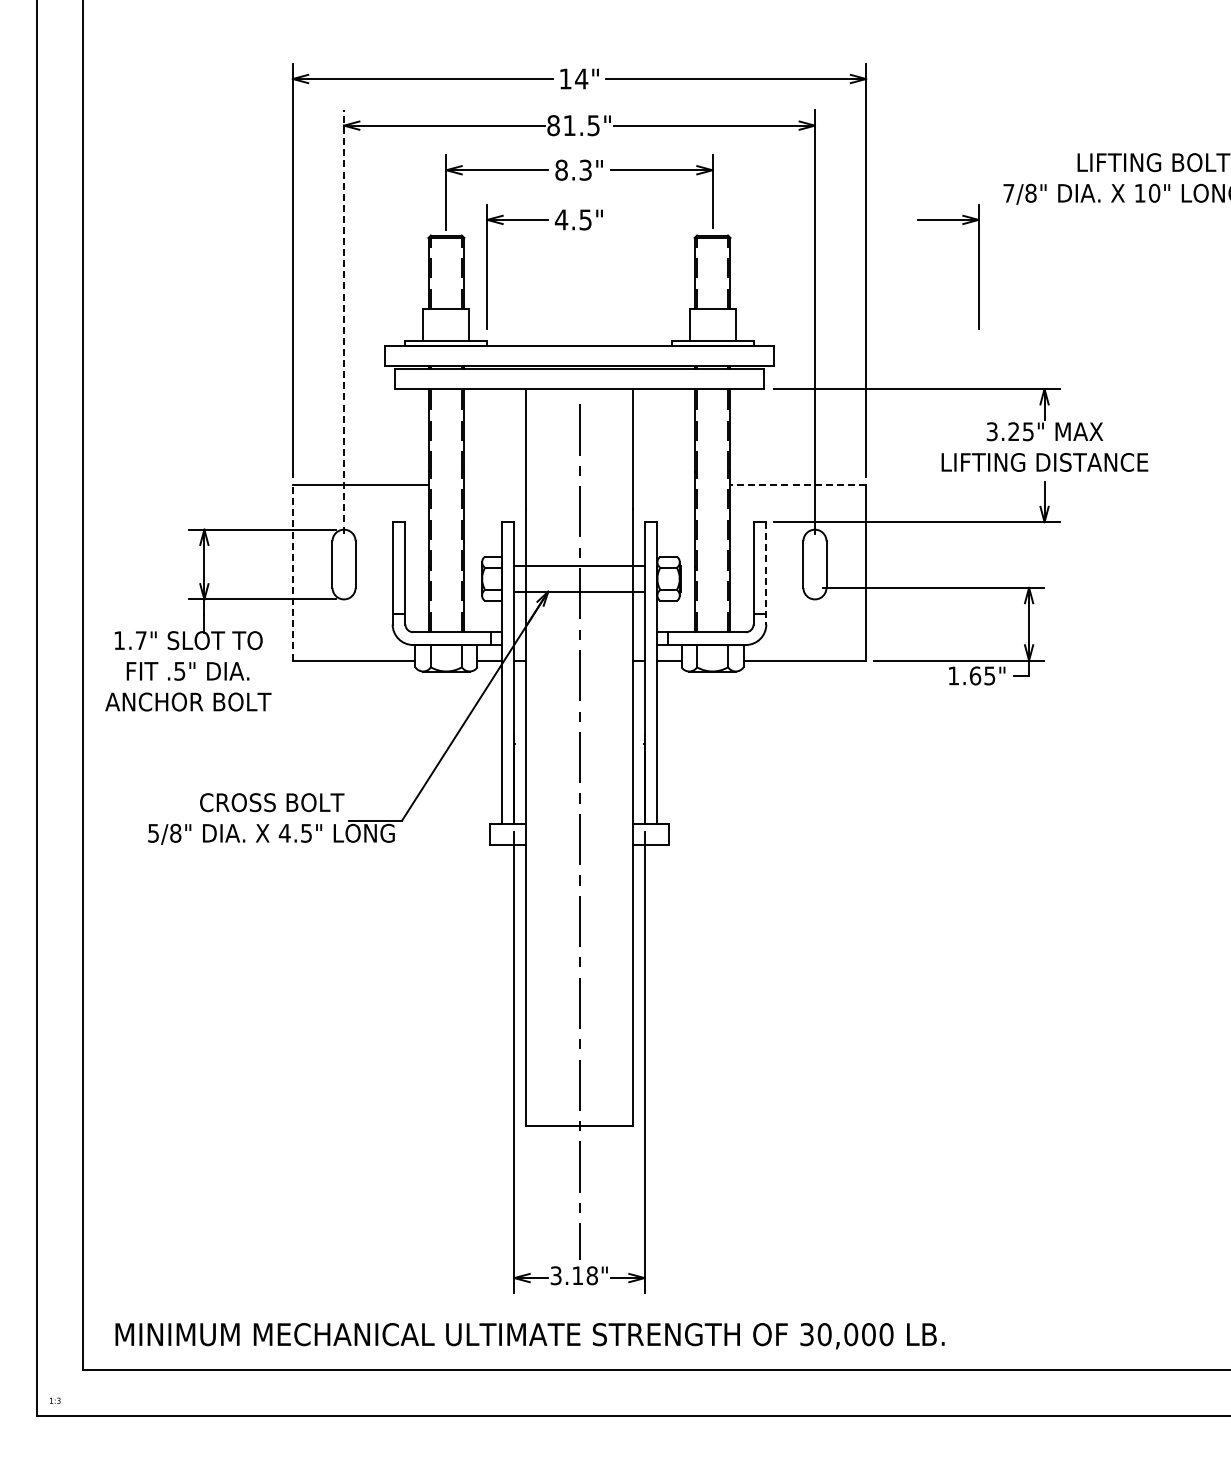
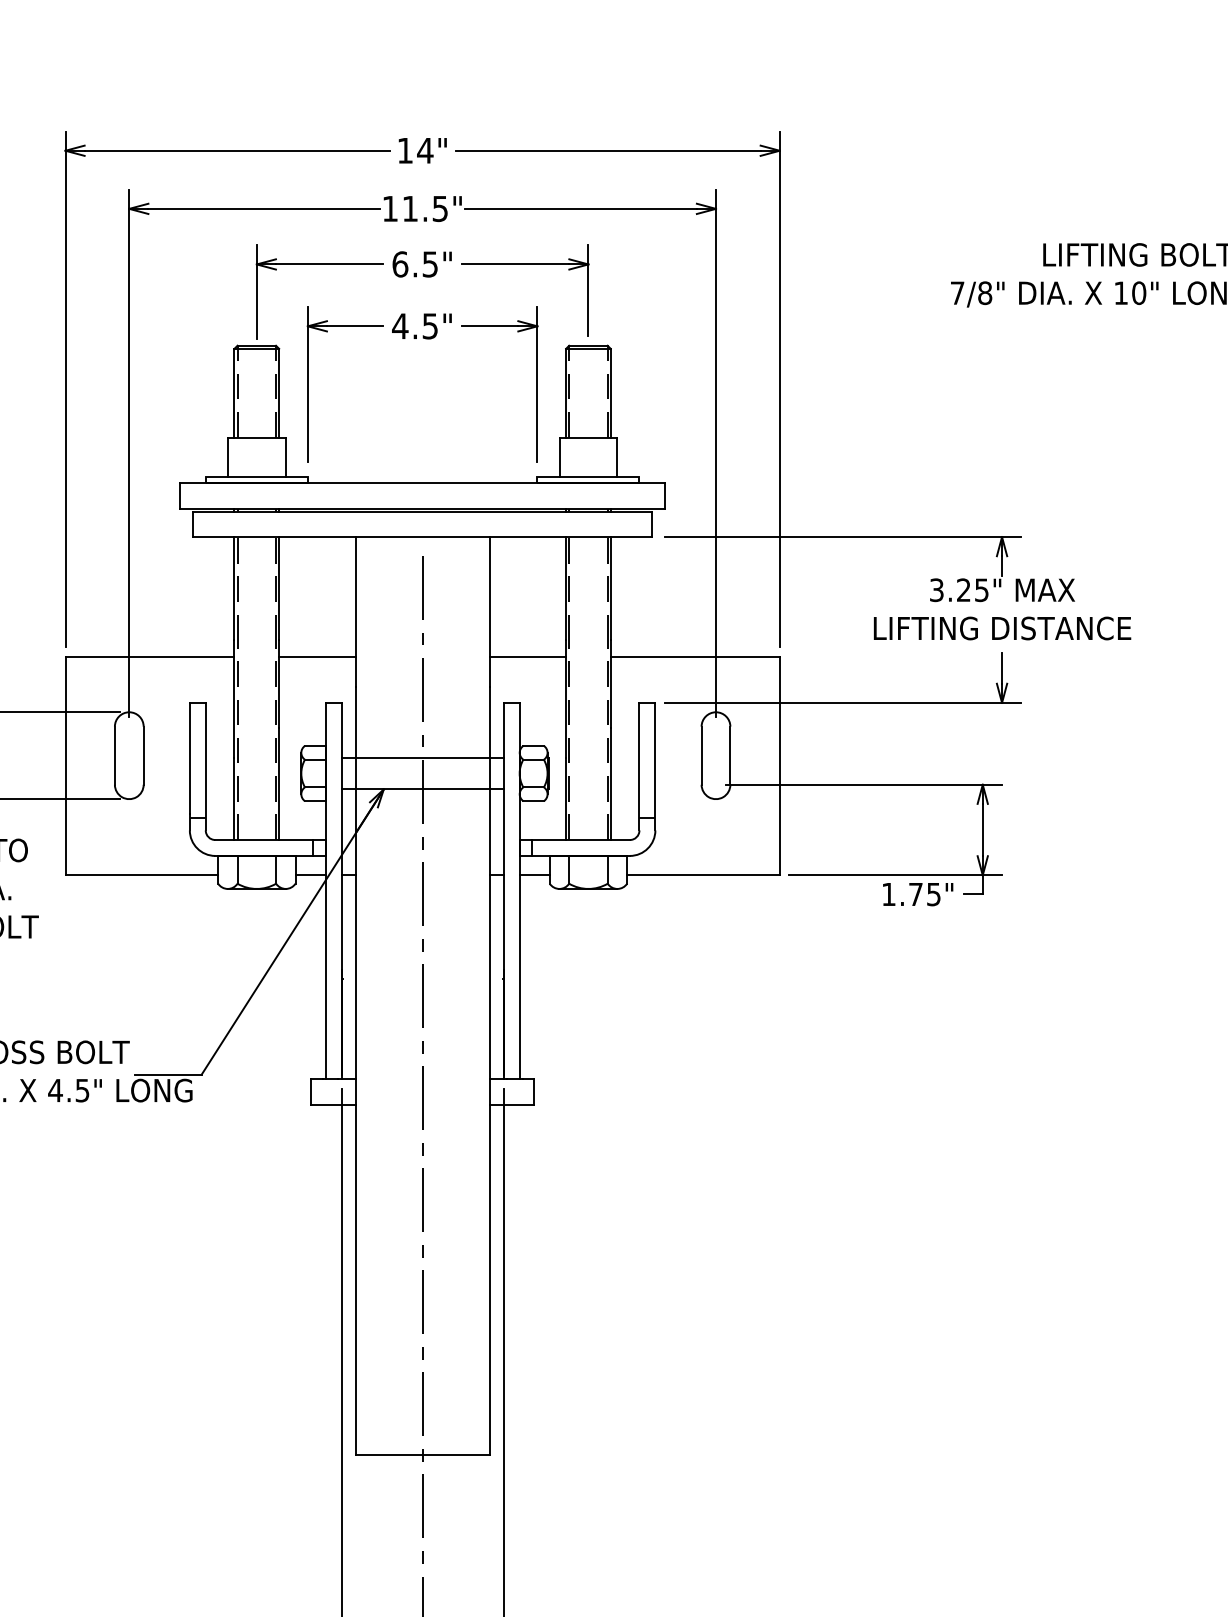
text: (553, 125) -> (390, 208), 81.5" -> 11.5"
text: (573, 169) -> (415, 263), 8.3" -> 6.5"
part: (978, 266) -> (537, 384), moved
line: (344, 321) -> (129, 452), dashed -> solid
line: (494, 485) -> (316, 657), added
line: (663, 485) -> (527, 657), added
line: (798, 485) -> (695, 657), dashed -> solid
line: (292, 572) -> (65, 765), dashed -> solid
line: (766, 573) -> (655, 766), dashed -> solid
text: (975, 675) -> (916, 893), 1.65" -> 1.75"

